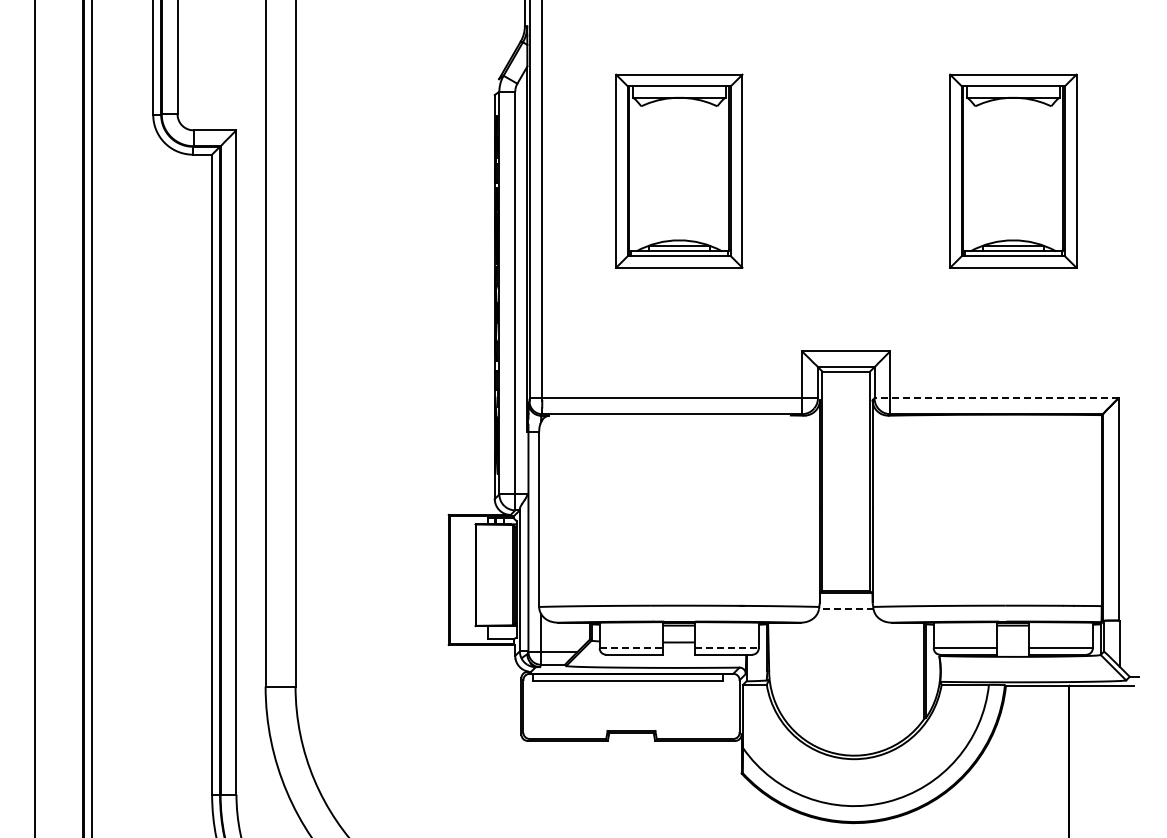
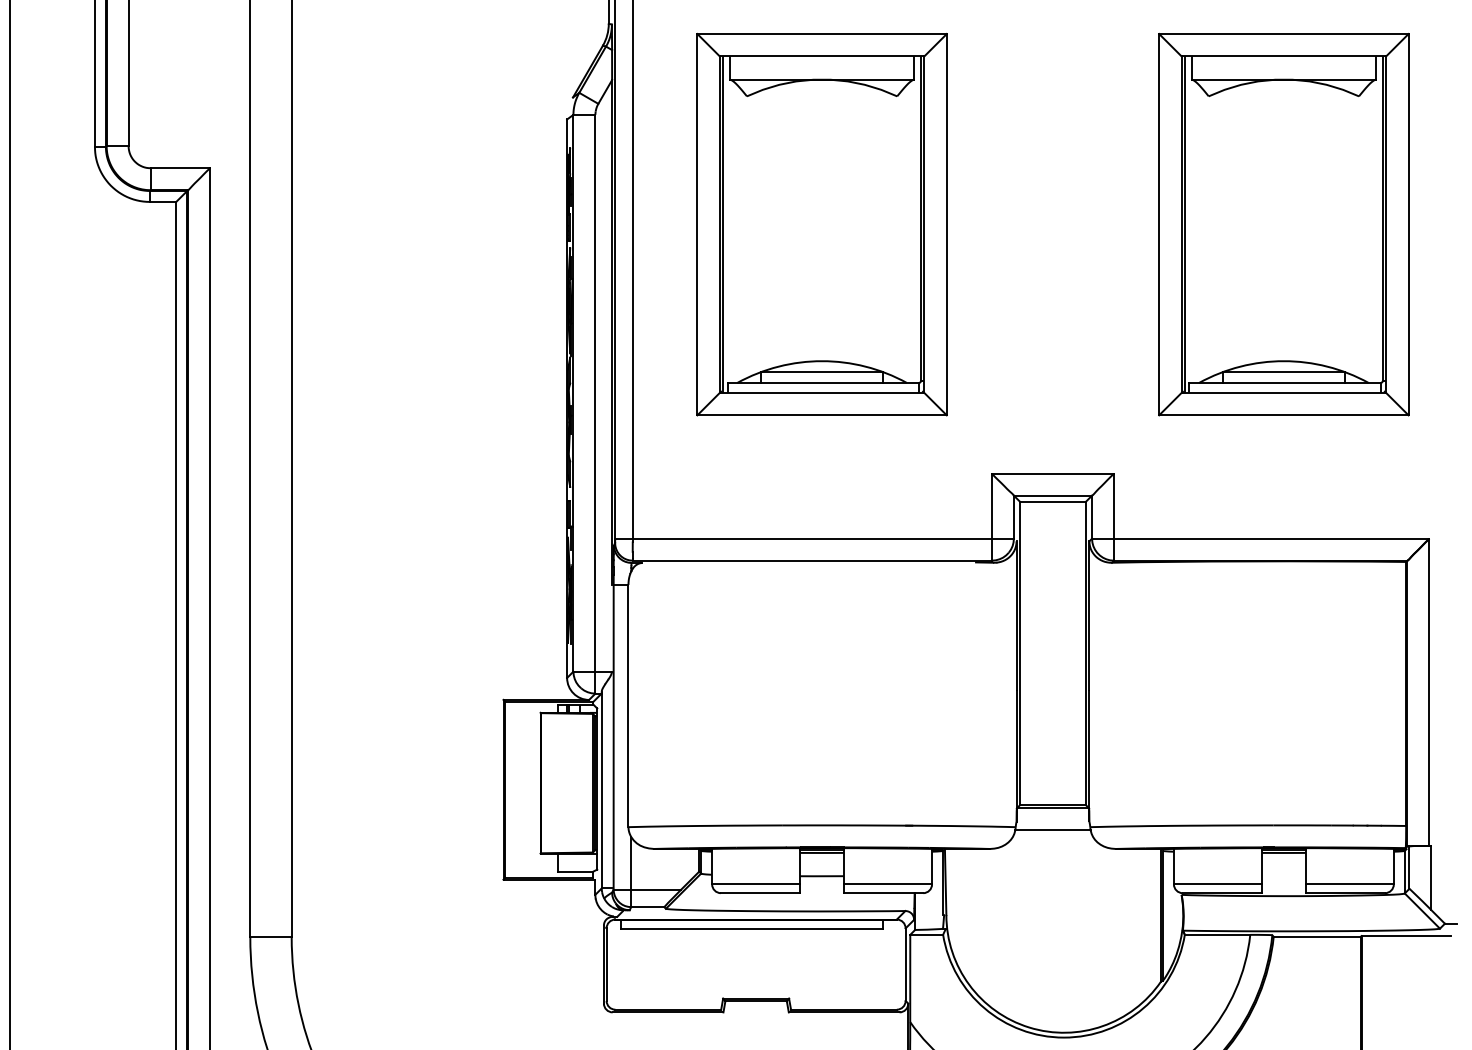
part: (679, 171) -> (822, 225), size x1.43
part: (1013, 171) -> (1284, 225), size x1.43
line: (996, 398) -> (1260, 538), dashed -> solid
line: (845, 609) -> (1051, 830), dashed -> solid
line: (631, 648) -> (756, 884), dashed -> solid
line: (726, 648) -> (887, 884), dashed -> solid

